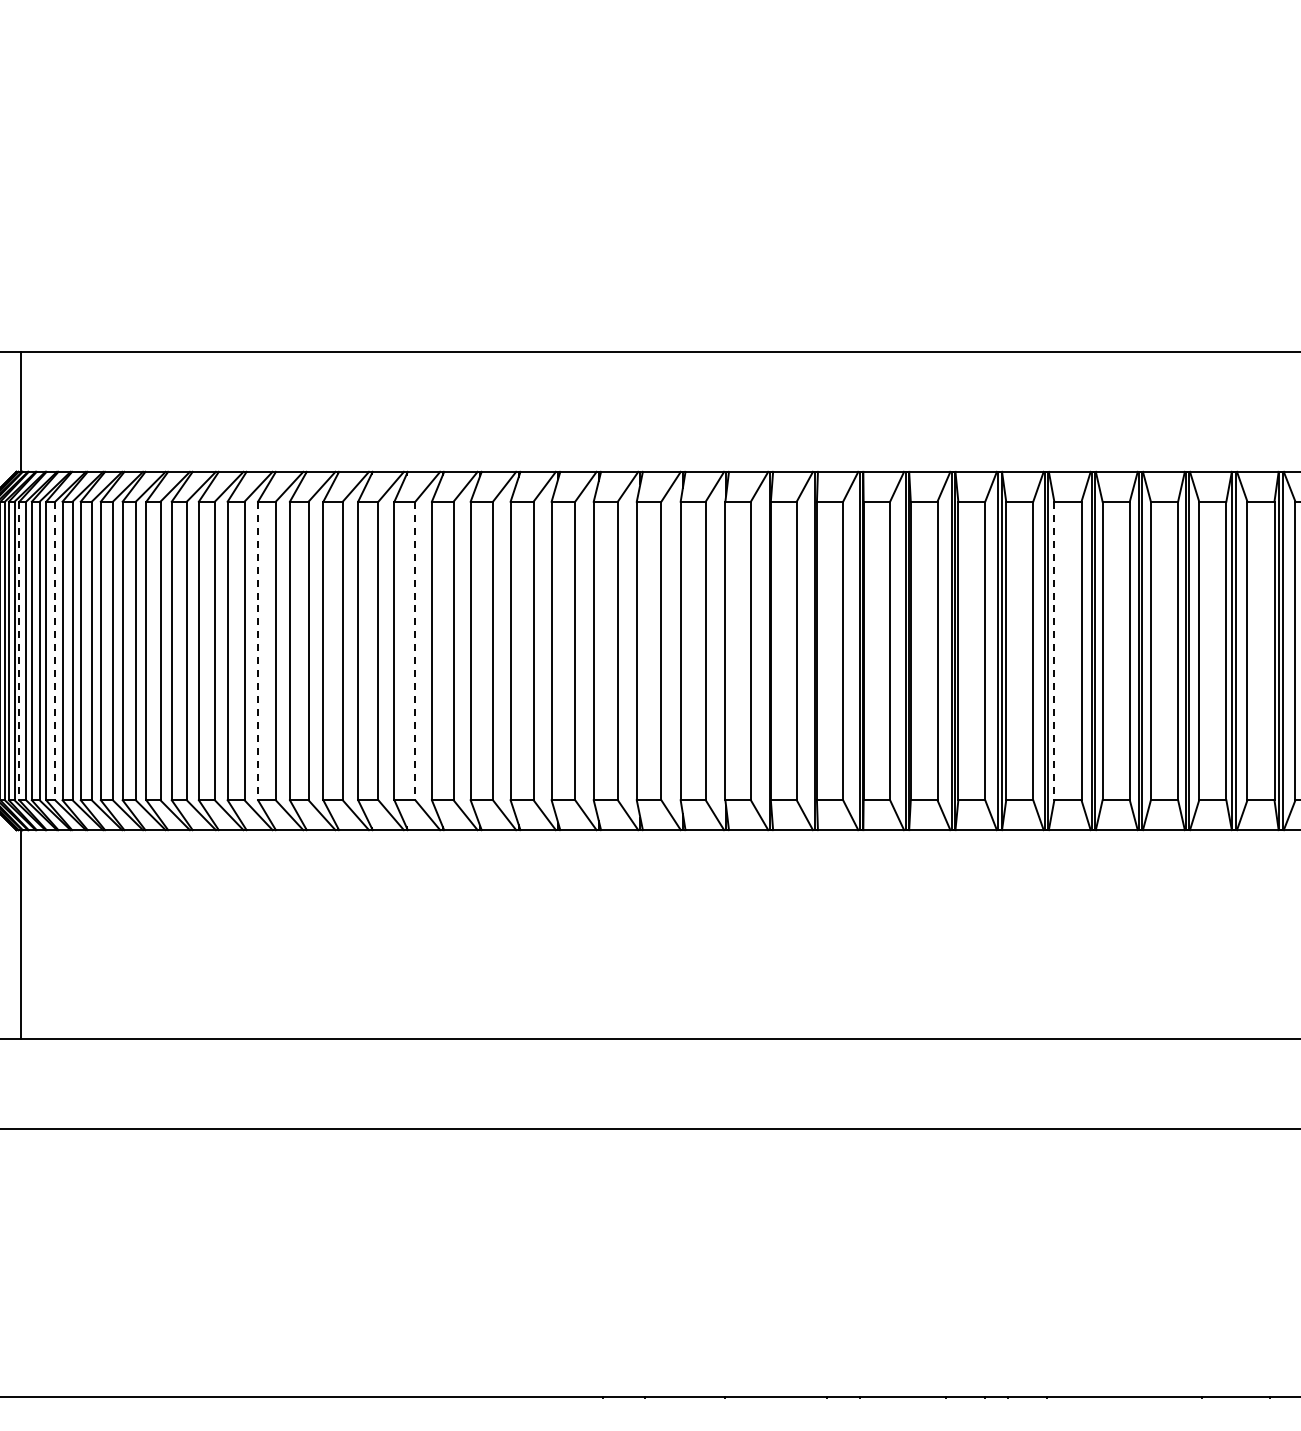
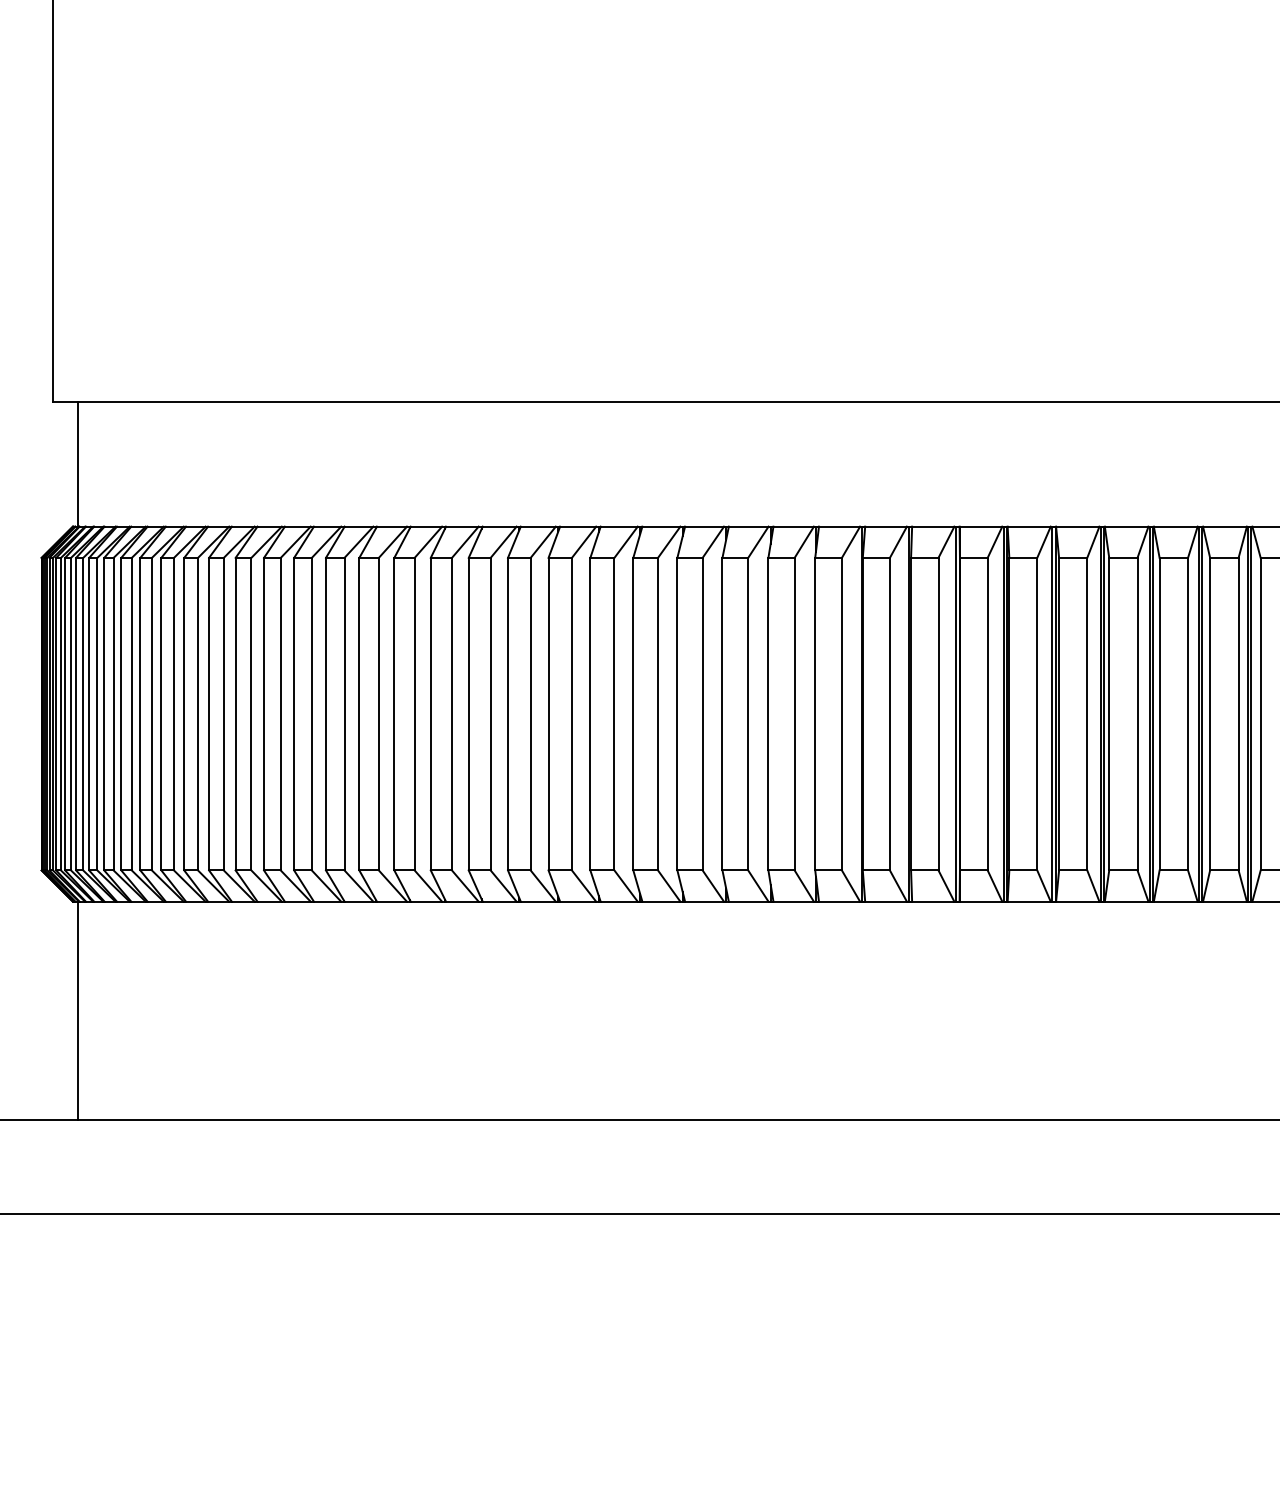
line: (19, 651) -> (76, 714), dashed -> solid
line: (55, 651) -> (113, 714), dashed -> solid
line: (258, 651) -> (326, 714), dashed -> solid
line: (415, 651) -> (490, 714), dashed -> solid
line: (1054, 651) -> (1159, 714), dashed -> solid

